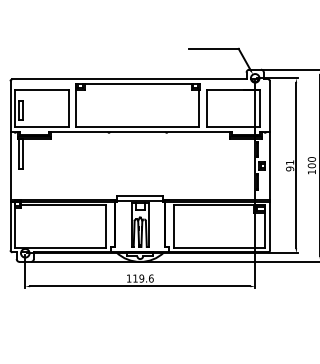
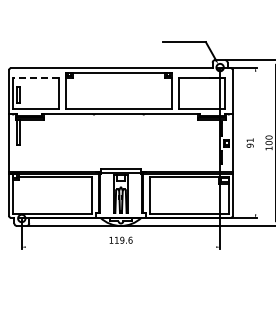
line: (41, 89) -> (35, 77), solid -> dashed
line: (296, 165) -> (255, 142), removed
line: (139, 286) -> (120, 247), removed

